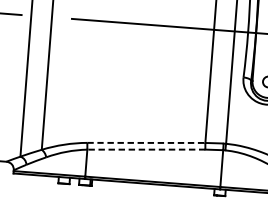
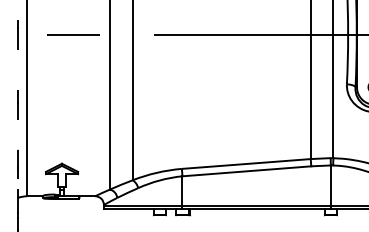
line: (146, 143) -> (246, 164), dashed -> solid
line: (146, 149) -> (246, 171), dashed -> solid

